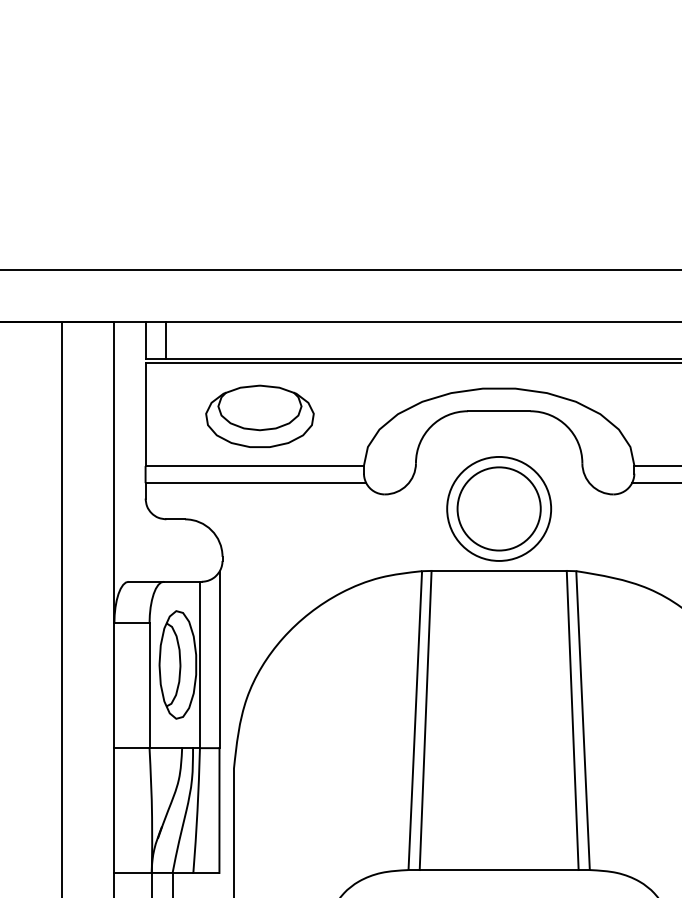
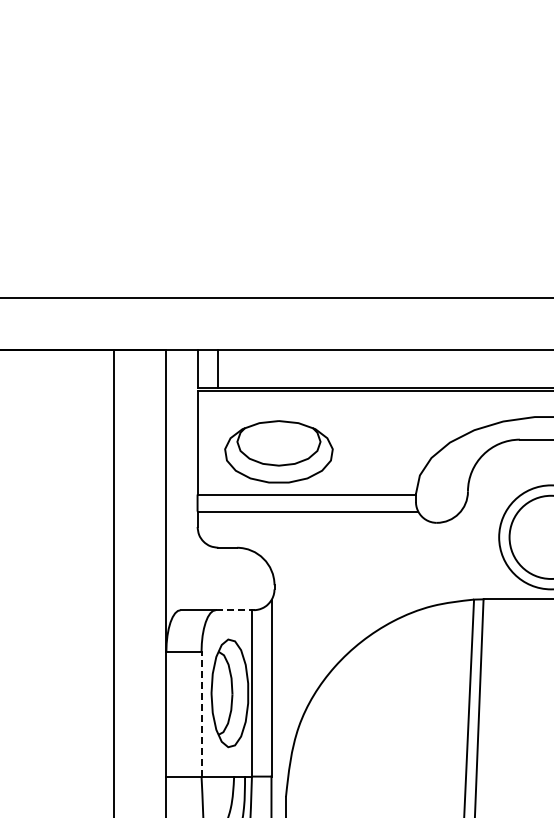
part: (259, 415) -> (278, 450), moved
line: (182, 581) -> (234, 609), solid -> dashed
line: (149, 685) -> (201, 713), solid -> dashed

